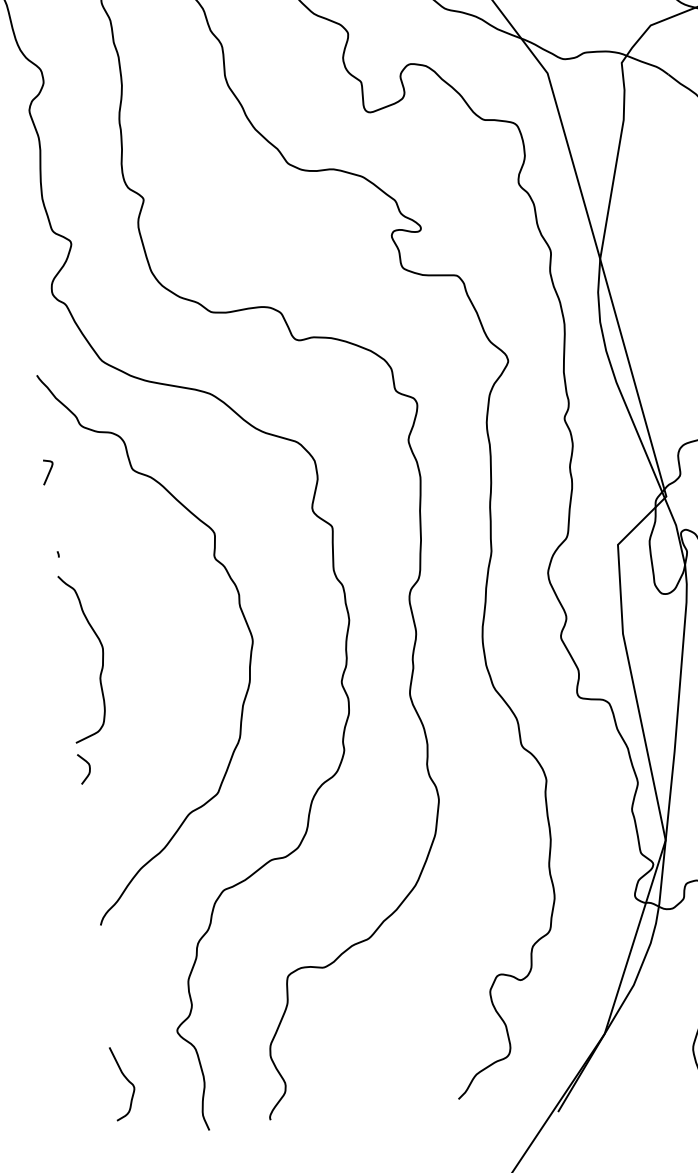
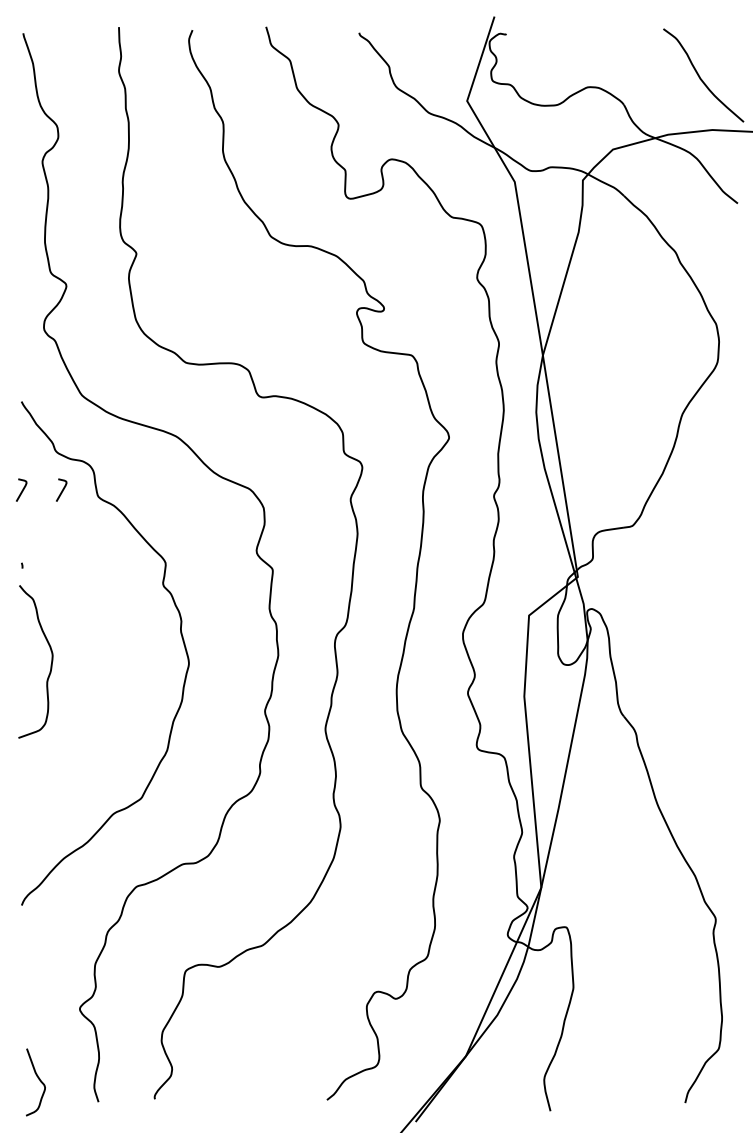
curve: (92, 466) -> (62, 489), added
curve: (88, 768) -> (27, 762), removed
curve: (126, 1079) -> (38, 1079), moved

